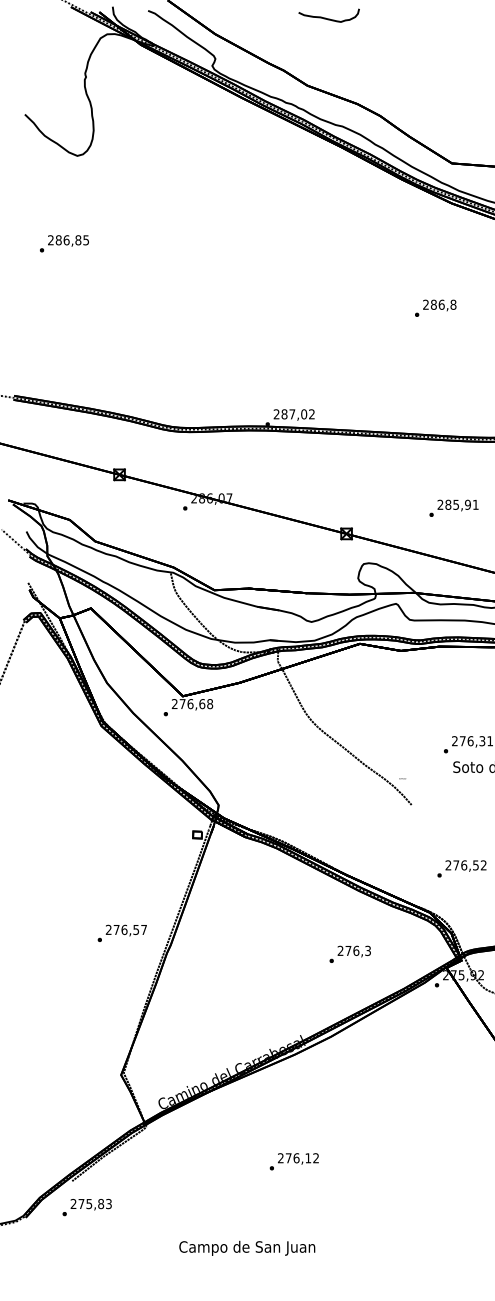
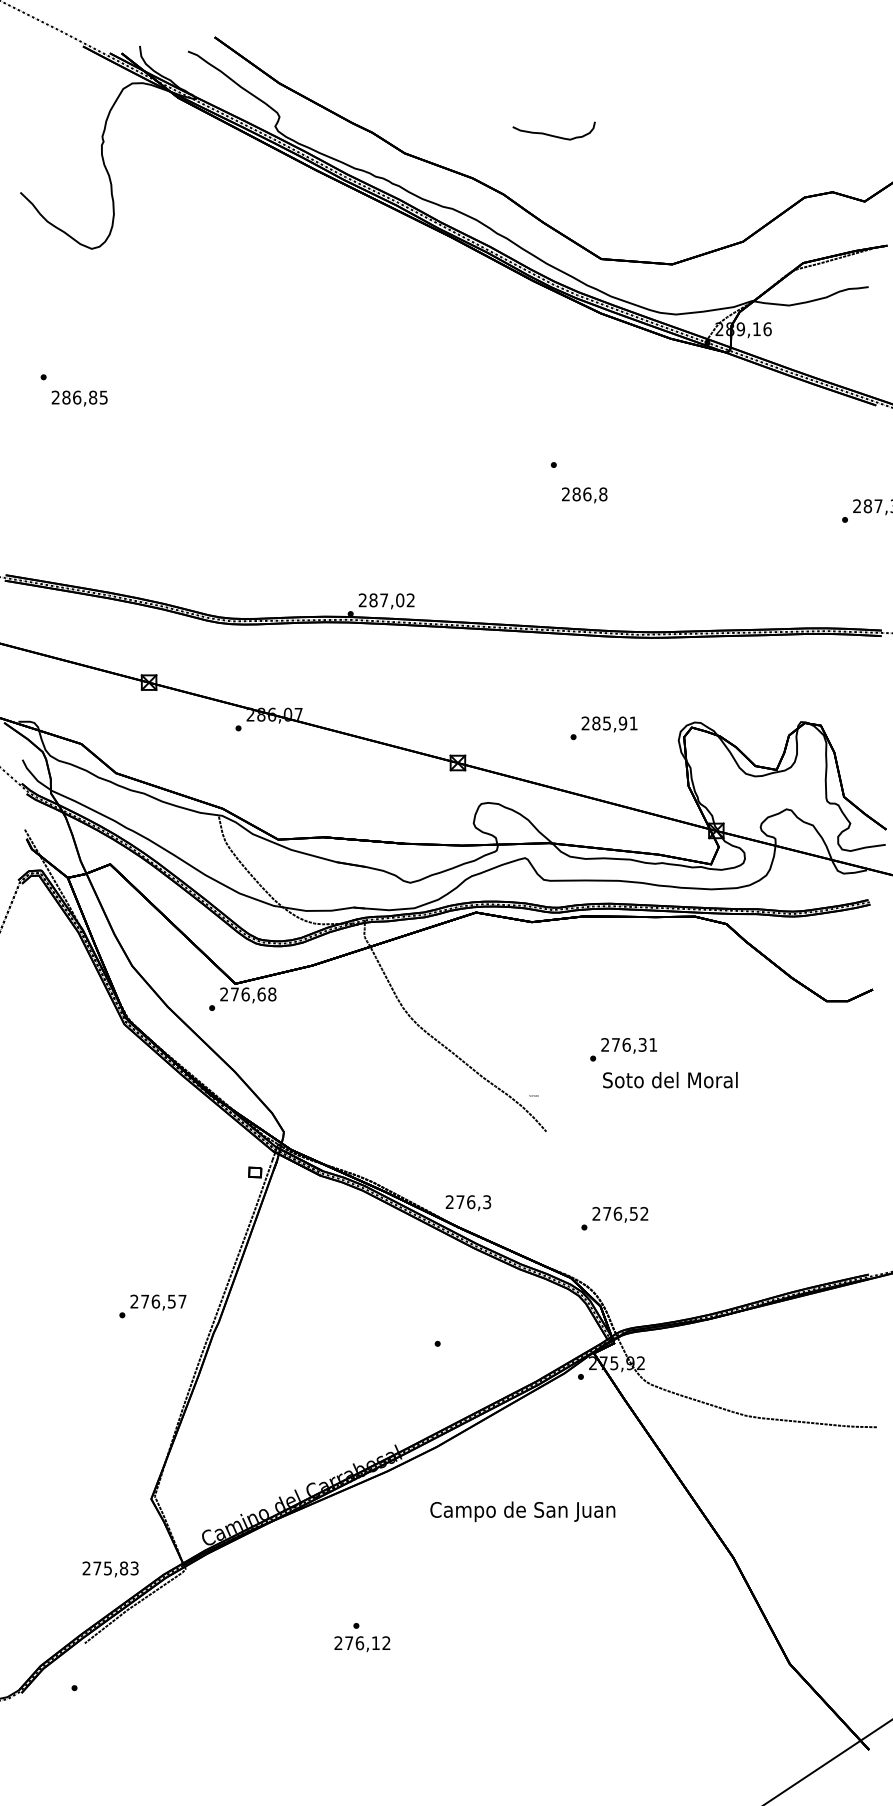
curve: (327, 18) -> (551, 134), moved
text: (68, 240) -> (79, 398), moved
text: (439, 305) -> (584, 495), moved
text: (354, 951) -> (468, 1203), moved
text: (298, 1159) -> (362, 1644), moved
text: (91, 1204) -> (110, 1569), moved
text: (247, 1248) -> (522, 1511), moved

